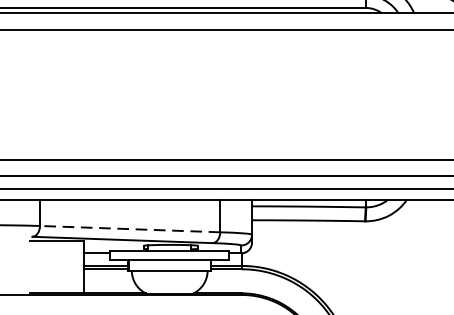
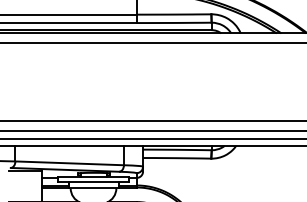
line: (129, 229) -> (69, 163), dashed -> solid

